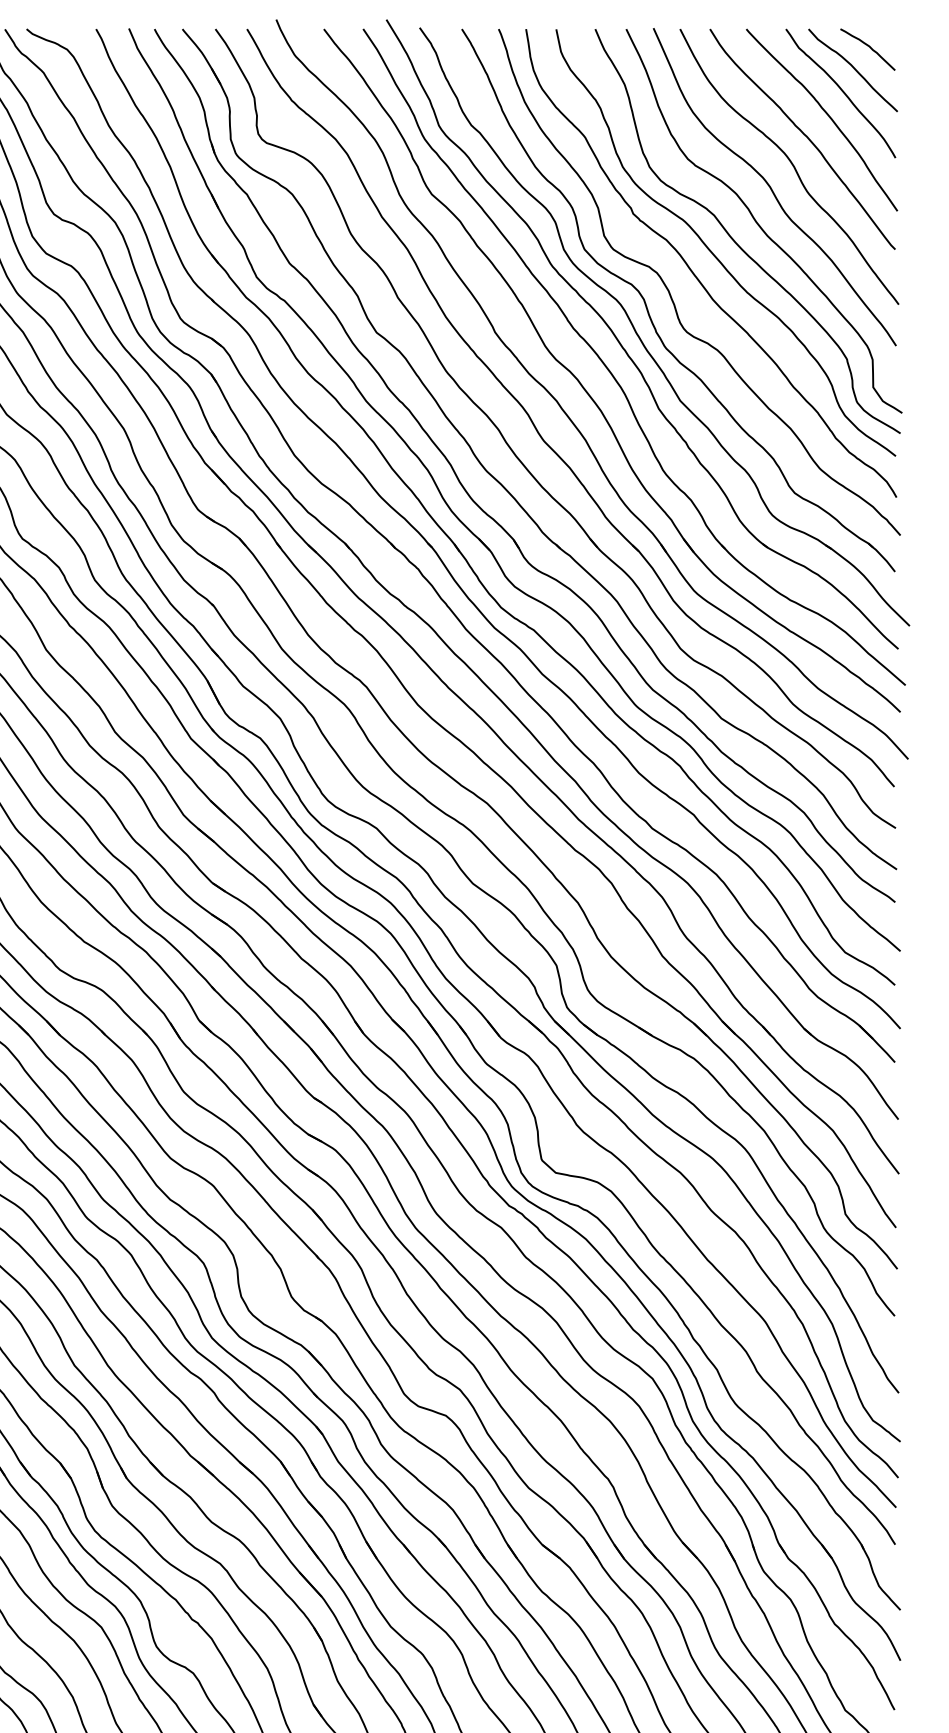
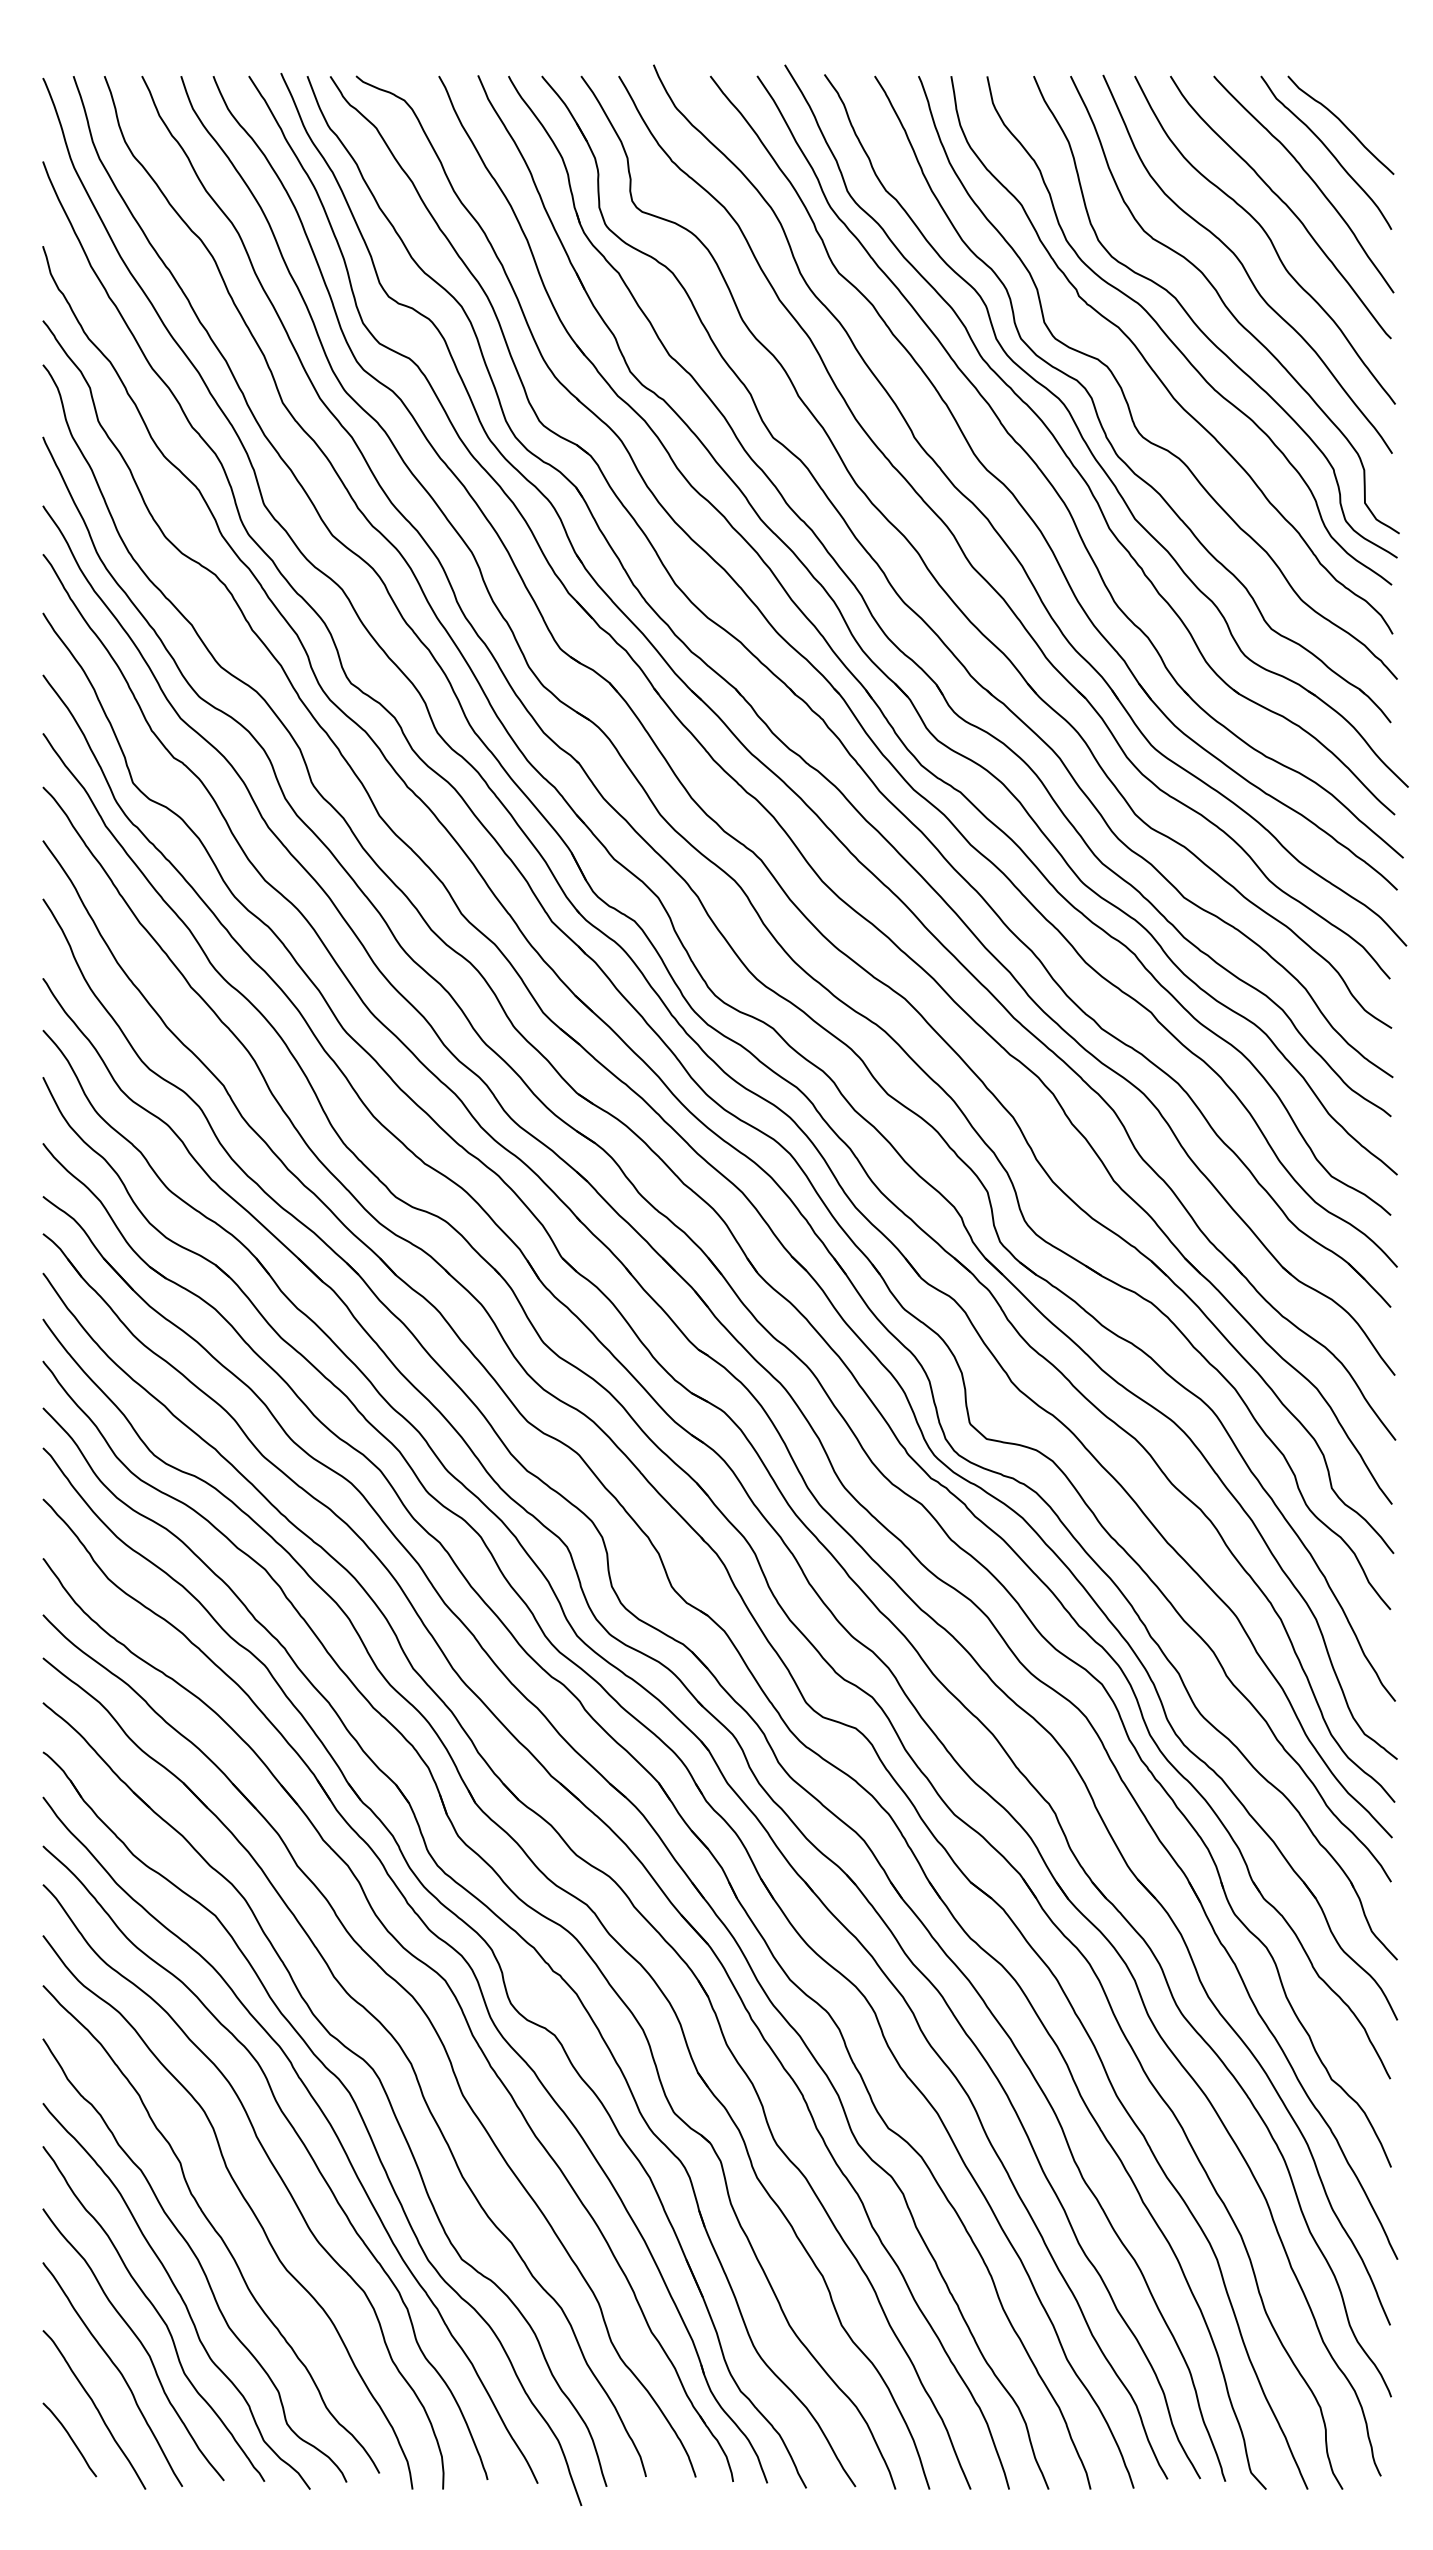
curve: (869, 47) -> (1360, 98), removed

